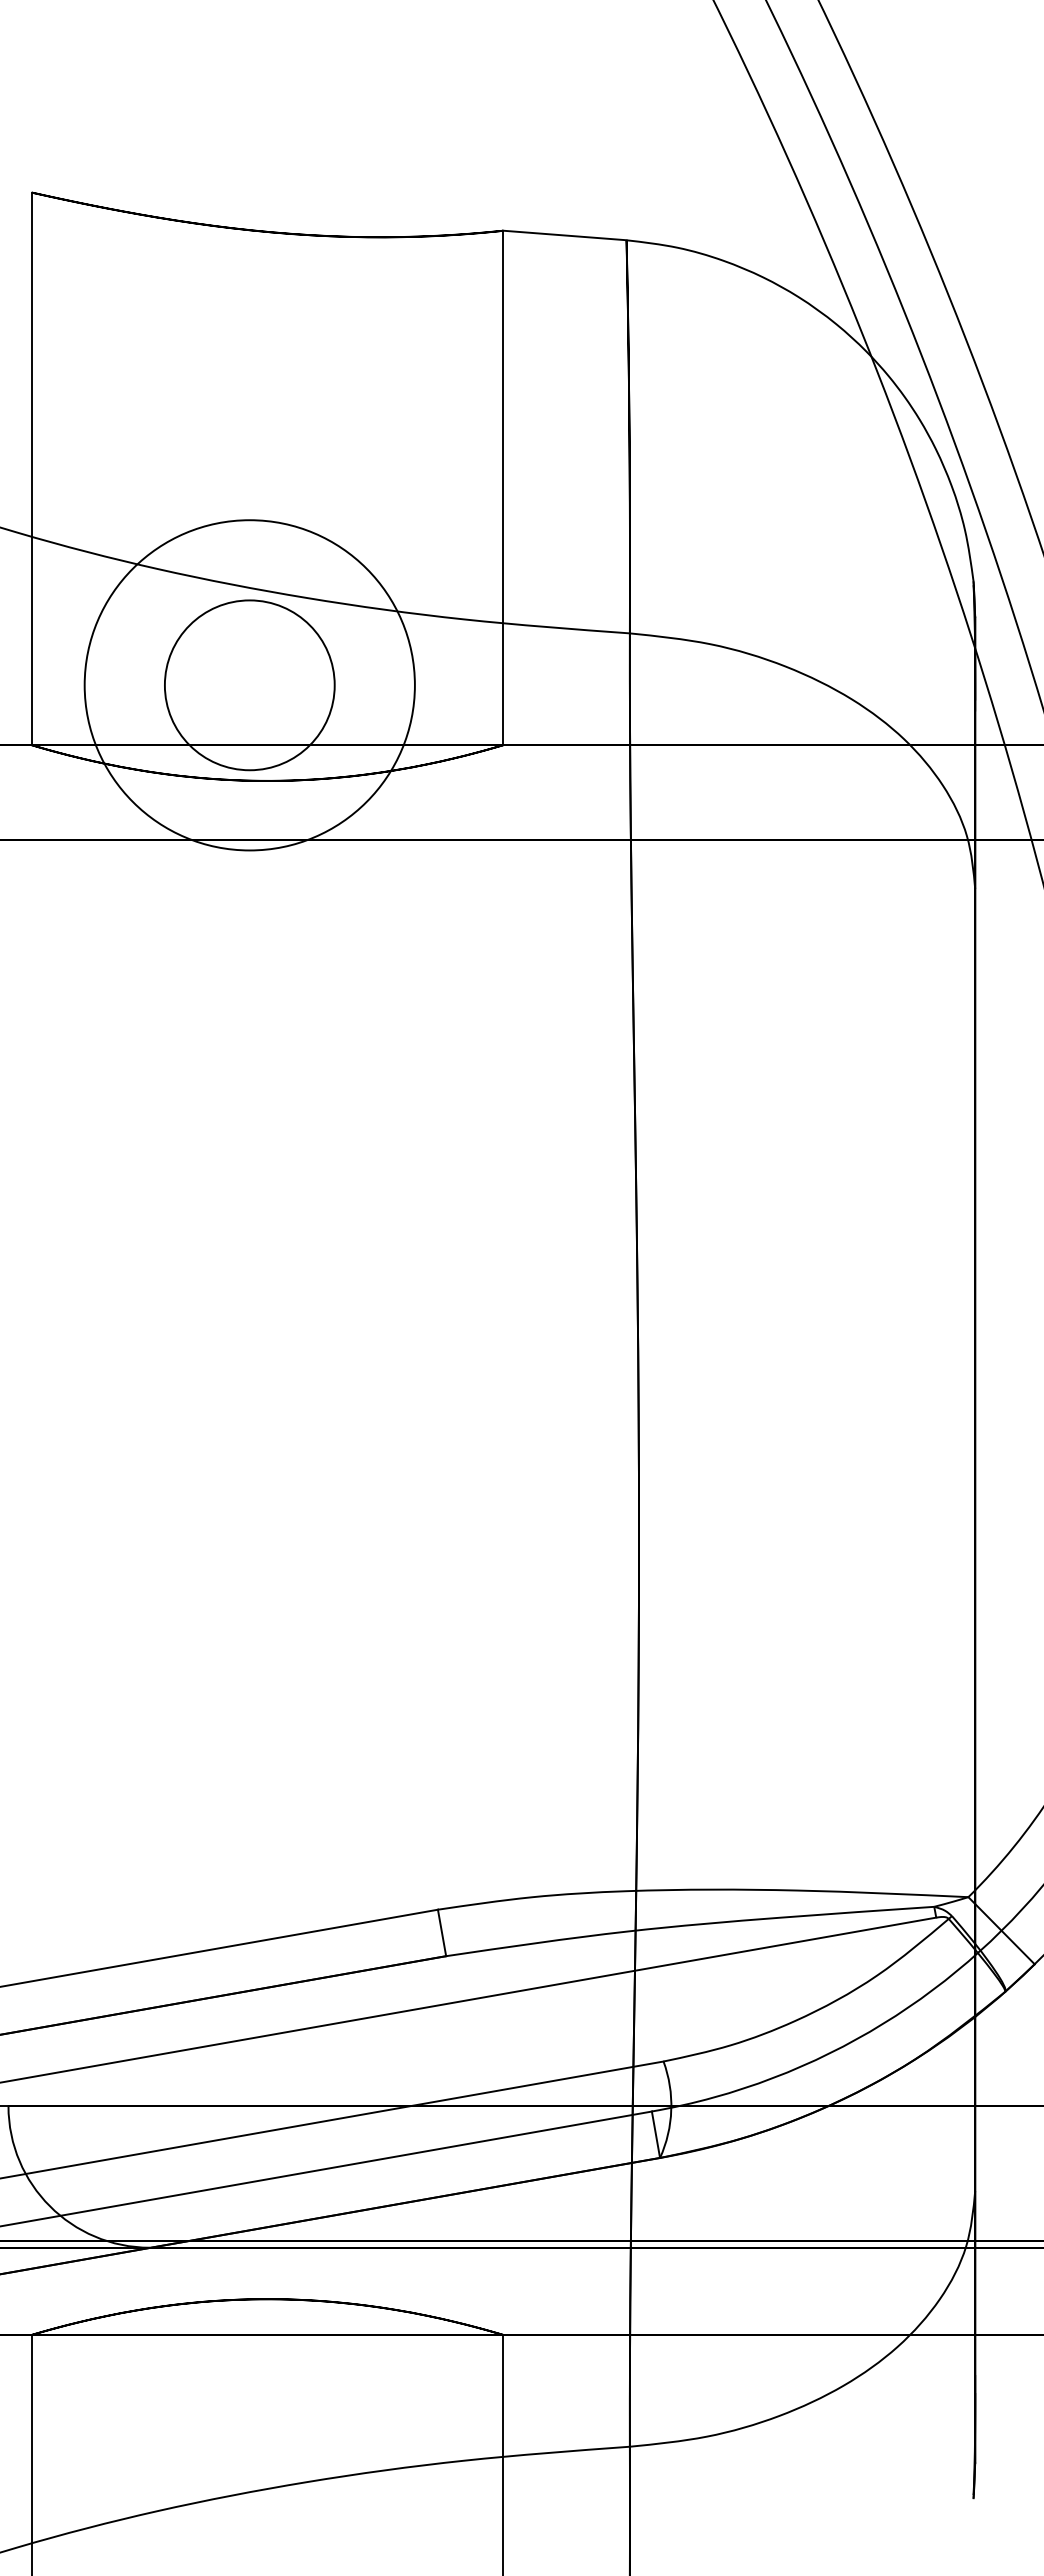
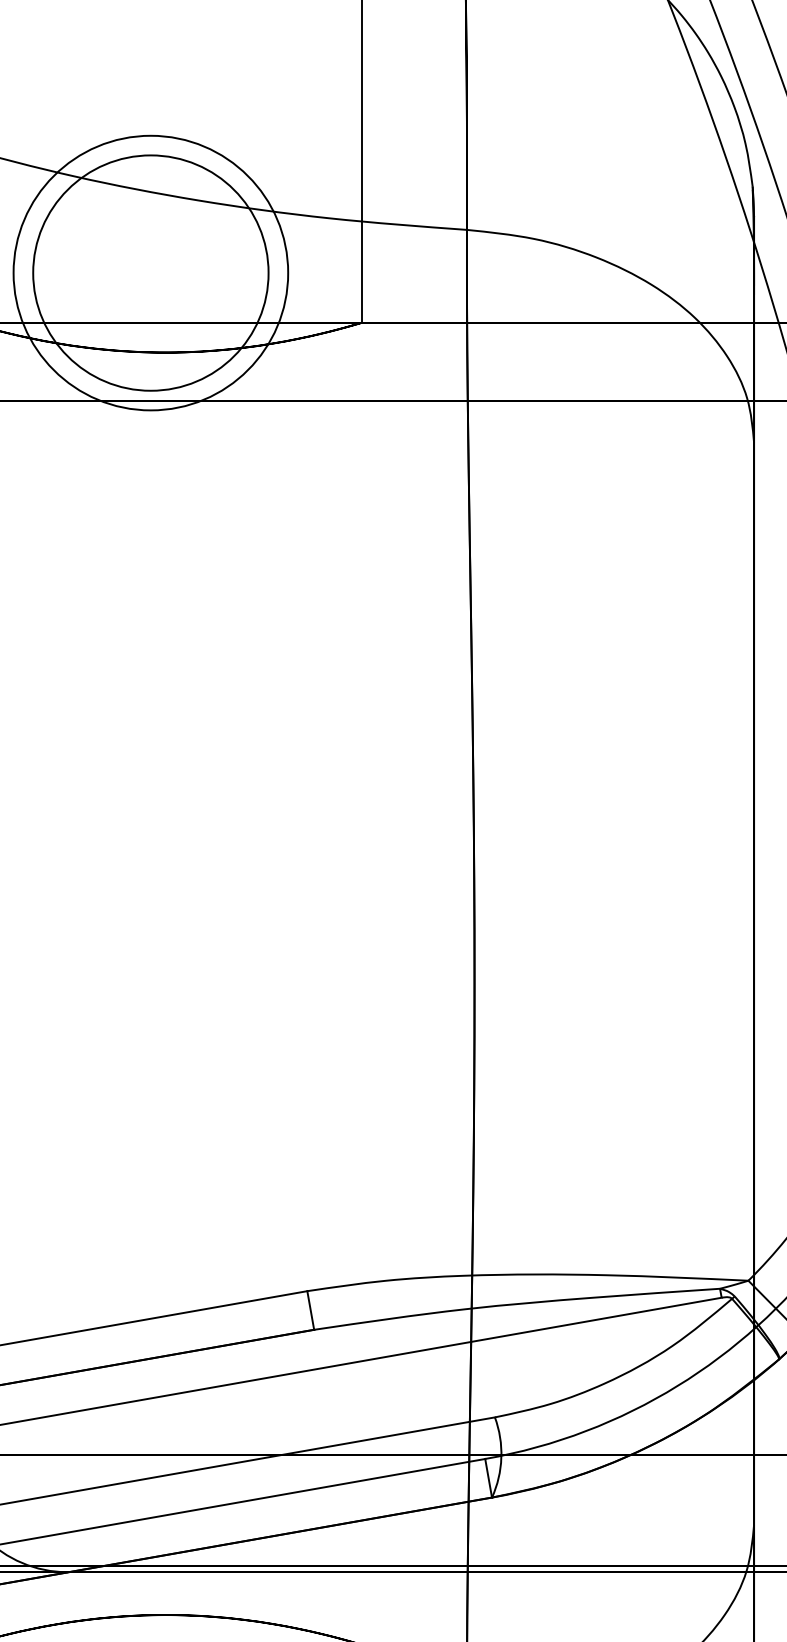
circle: (249, 684) -> (150, 272), size x1.67

